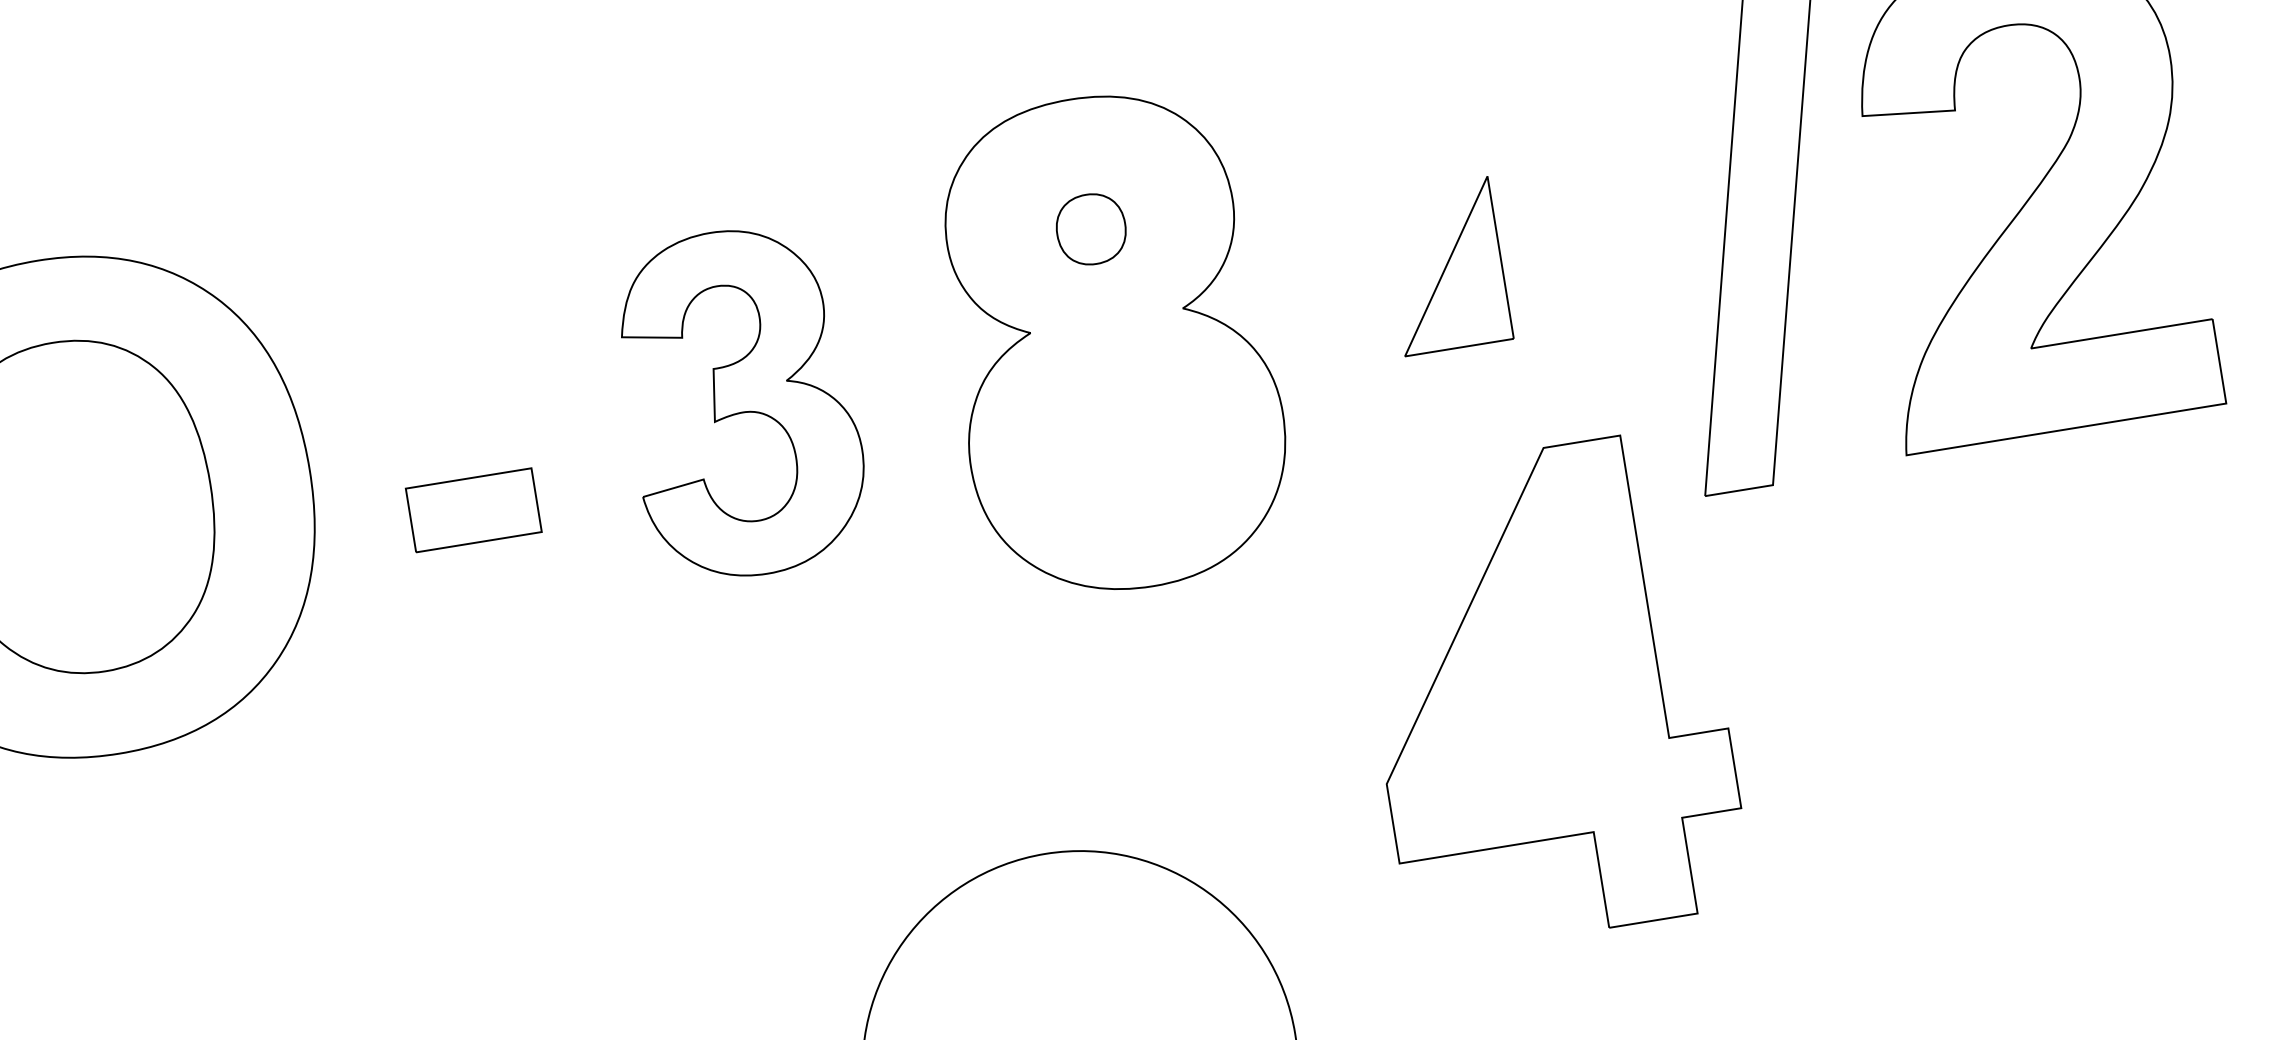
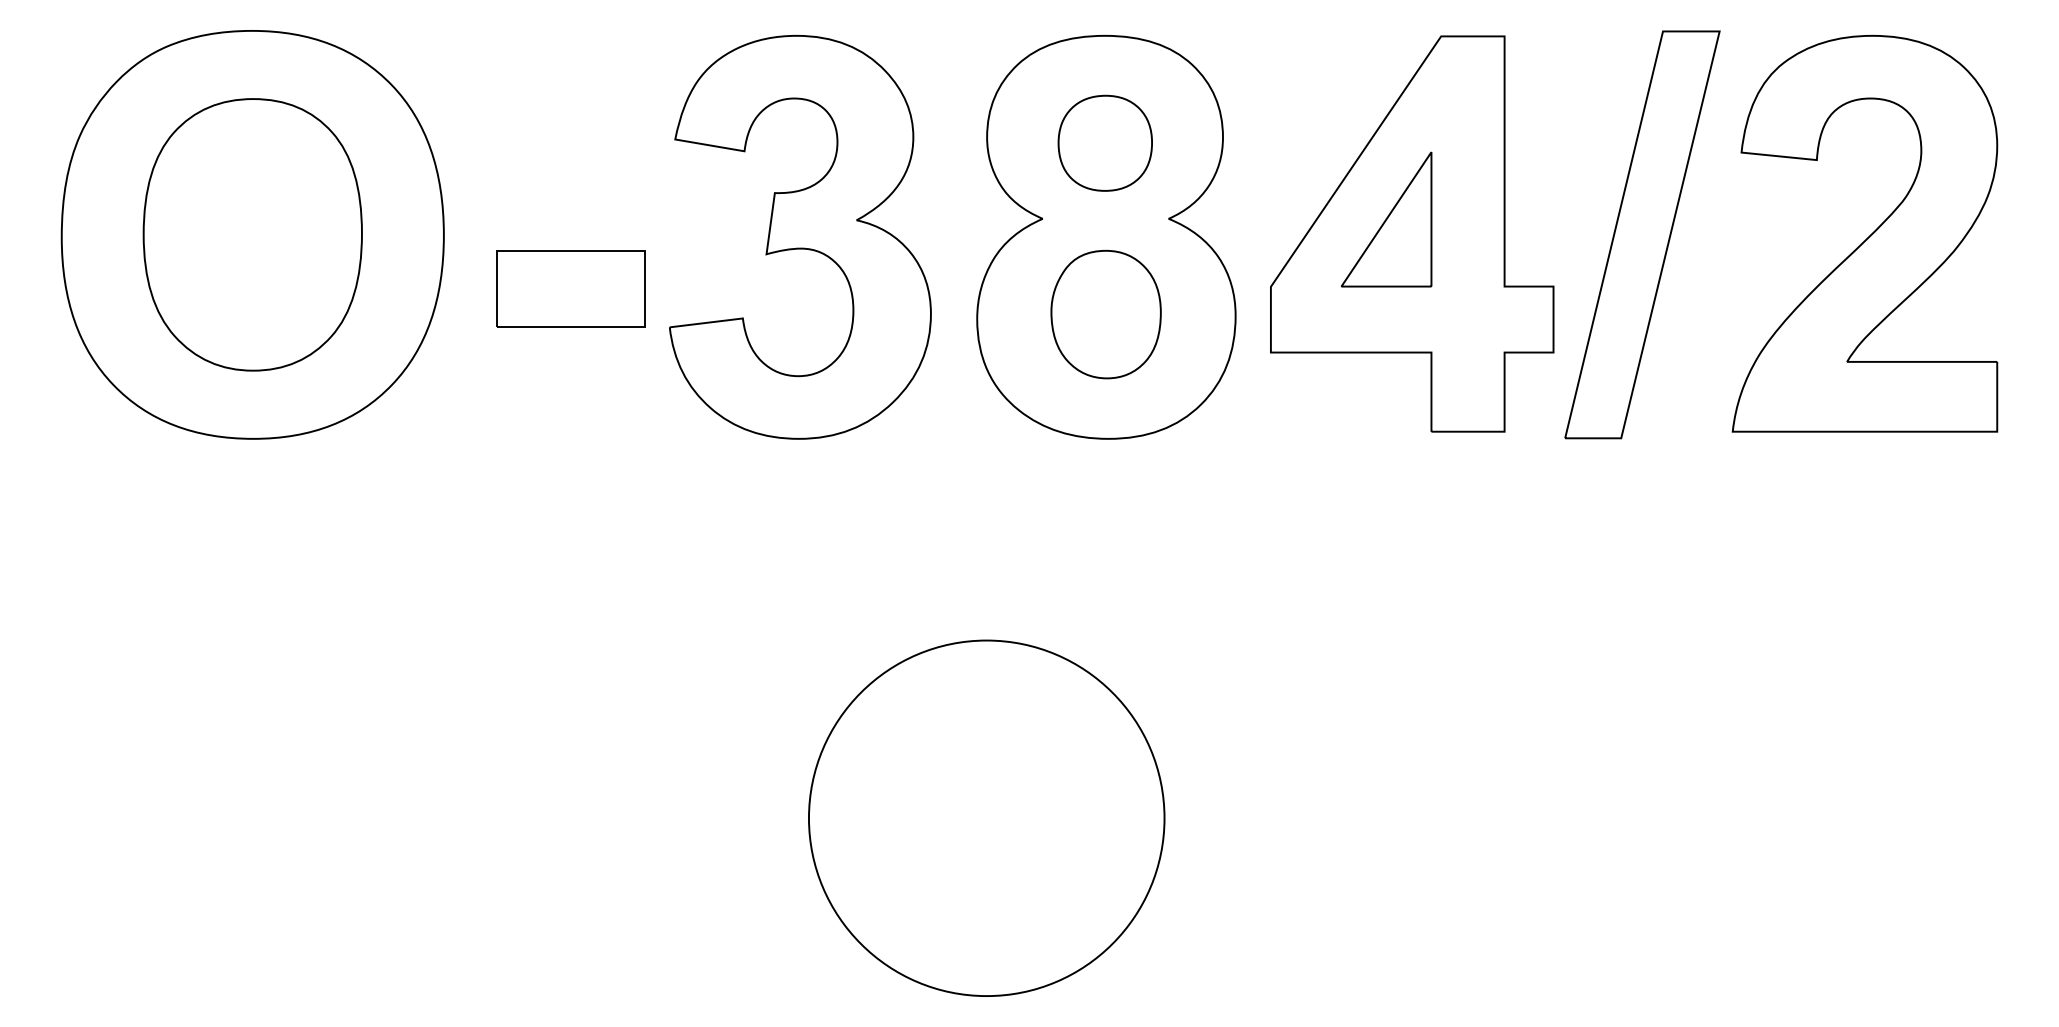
part: (1090, 228) -> (1104, 142), size x1.67
part: (741, 403) -> (800, 237), size x1.43
part: (1125, 436) -> (1105, 314), added
part: (473, 509) -> (570, 288), size x1.43
part: (1547, 691) -> (1412, 233), moved

